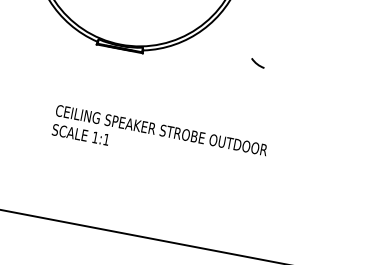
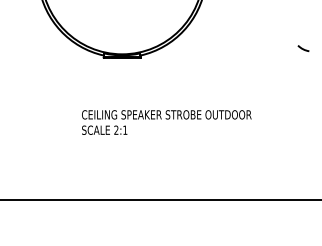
arc: (257, 63) -> (303, 48), moved
text: (95, 136) -> (116, 129), 1:1 -> 2:1

